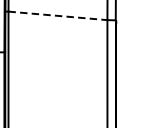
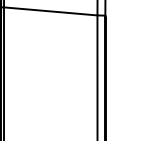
line: (57, 15) -> (50, 11), dashed -> solid

